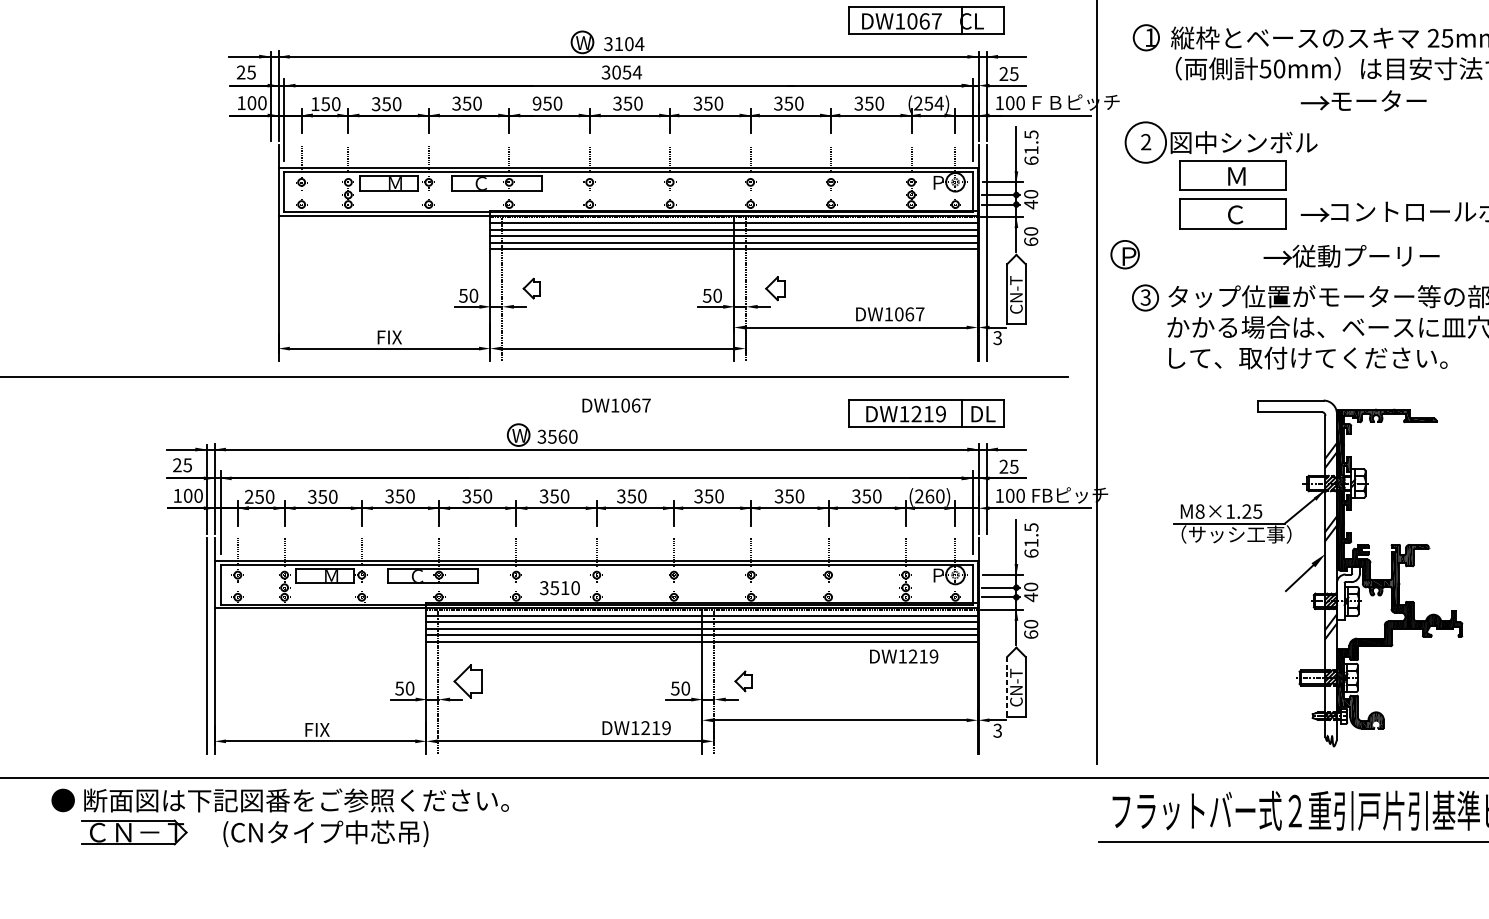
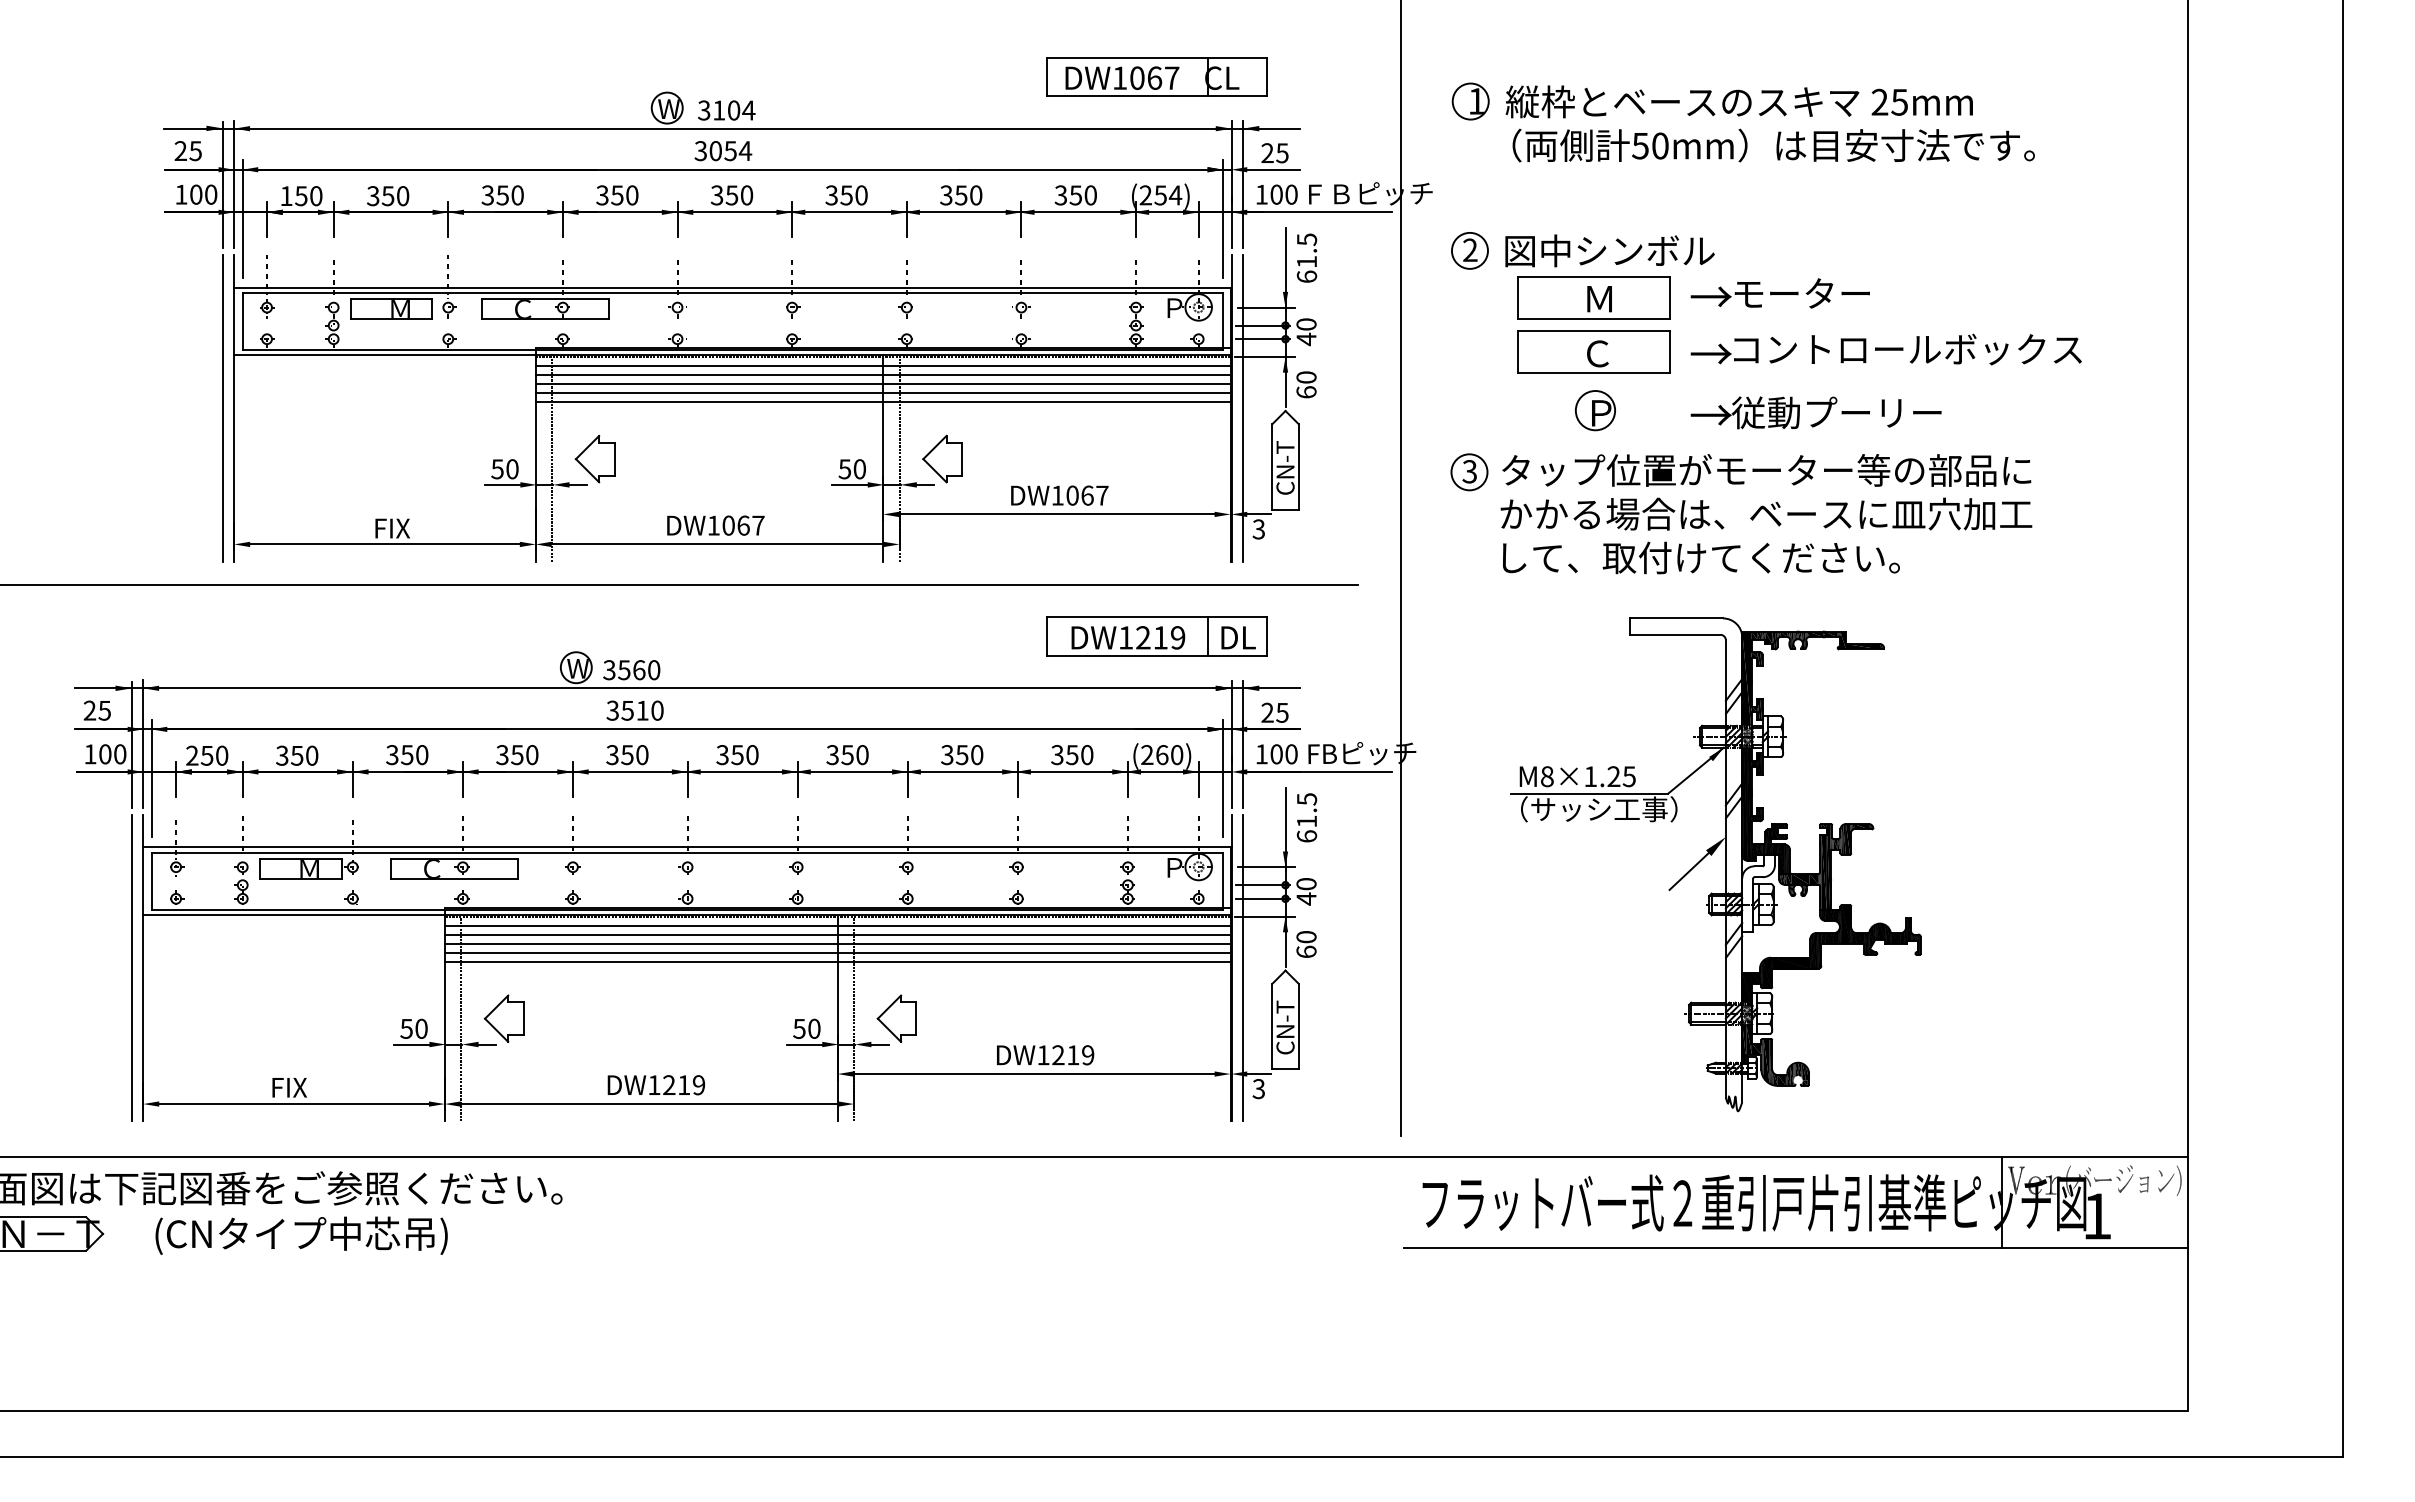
text: (1363, 100) -> (1779, 293), moved
text: (537, 103) -> (602, 195), 950 -> 350
circle: (1145, 142) -> (1469, 250), size x0.62
line: (270, 252) -> (222, 407), added
part: (1125, 254) -> (1595, 410), moved
text: (1351, 256) -> (1815, 412), moved
part: (531, 288) -> (594, 458), size x1.67
part: (775, 288) -> (942, 458), size x1.43
text: (890, 314) -> (1059, 495), moved
text: (616, 405) -> (715, 525), moved
text: (559, 587) -> (634, 710), moved
line: (986, 645) -> (1242, 967), added
text: (904, 656) -> (1045, 1055), moved
part: (743, 681) -> (896, 1018), size x1.67
line: (1007, 686) -> (1272, 1026), dashed -> solid
text: (636, 728) -> (655, 1085), moved

